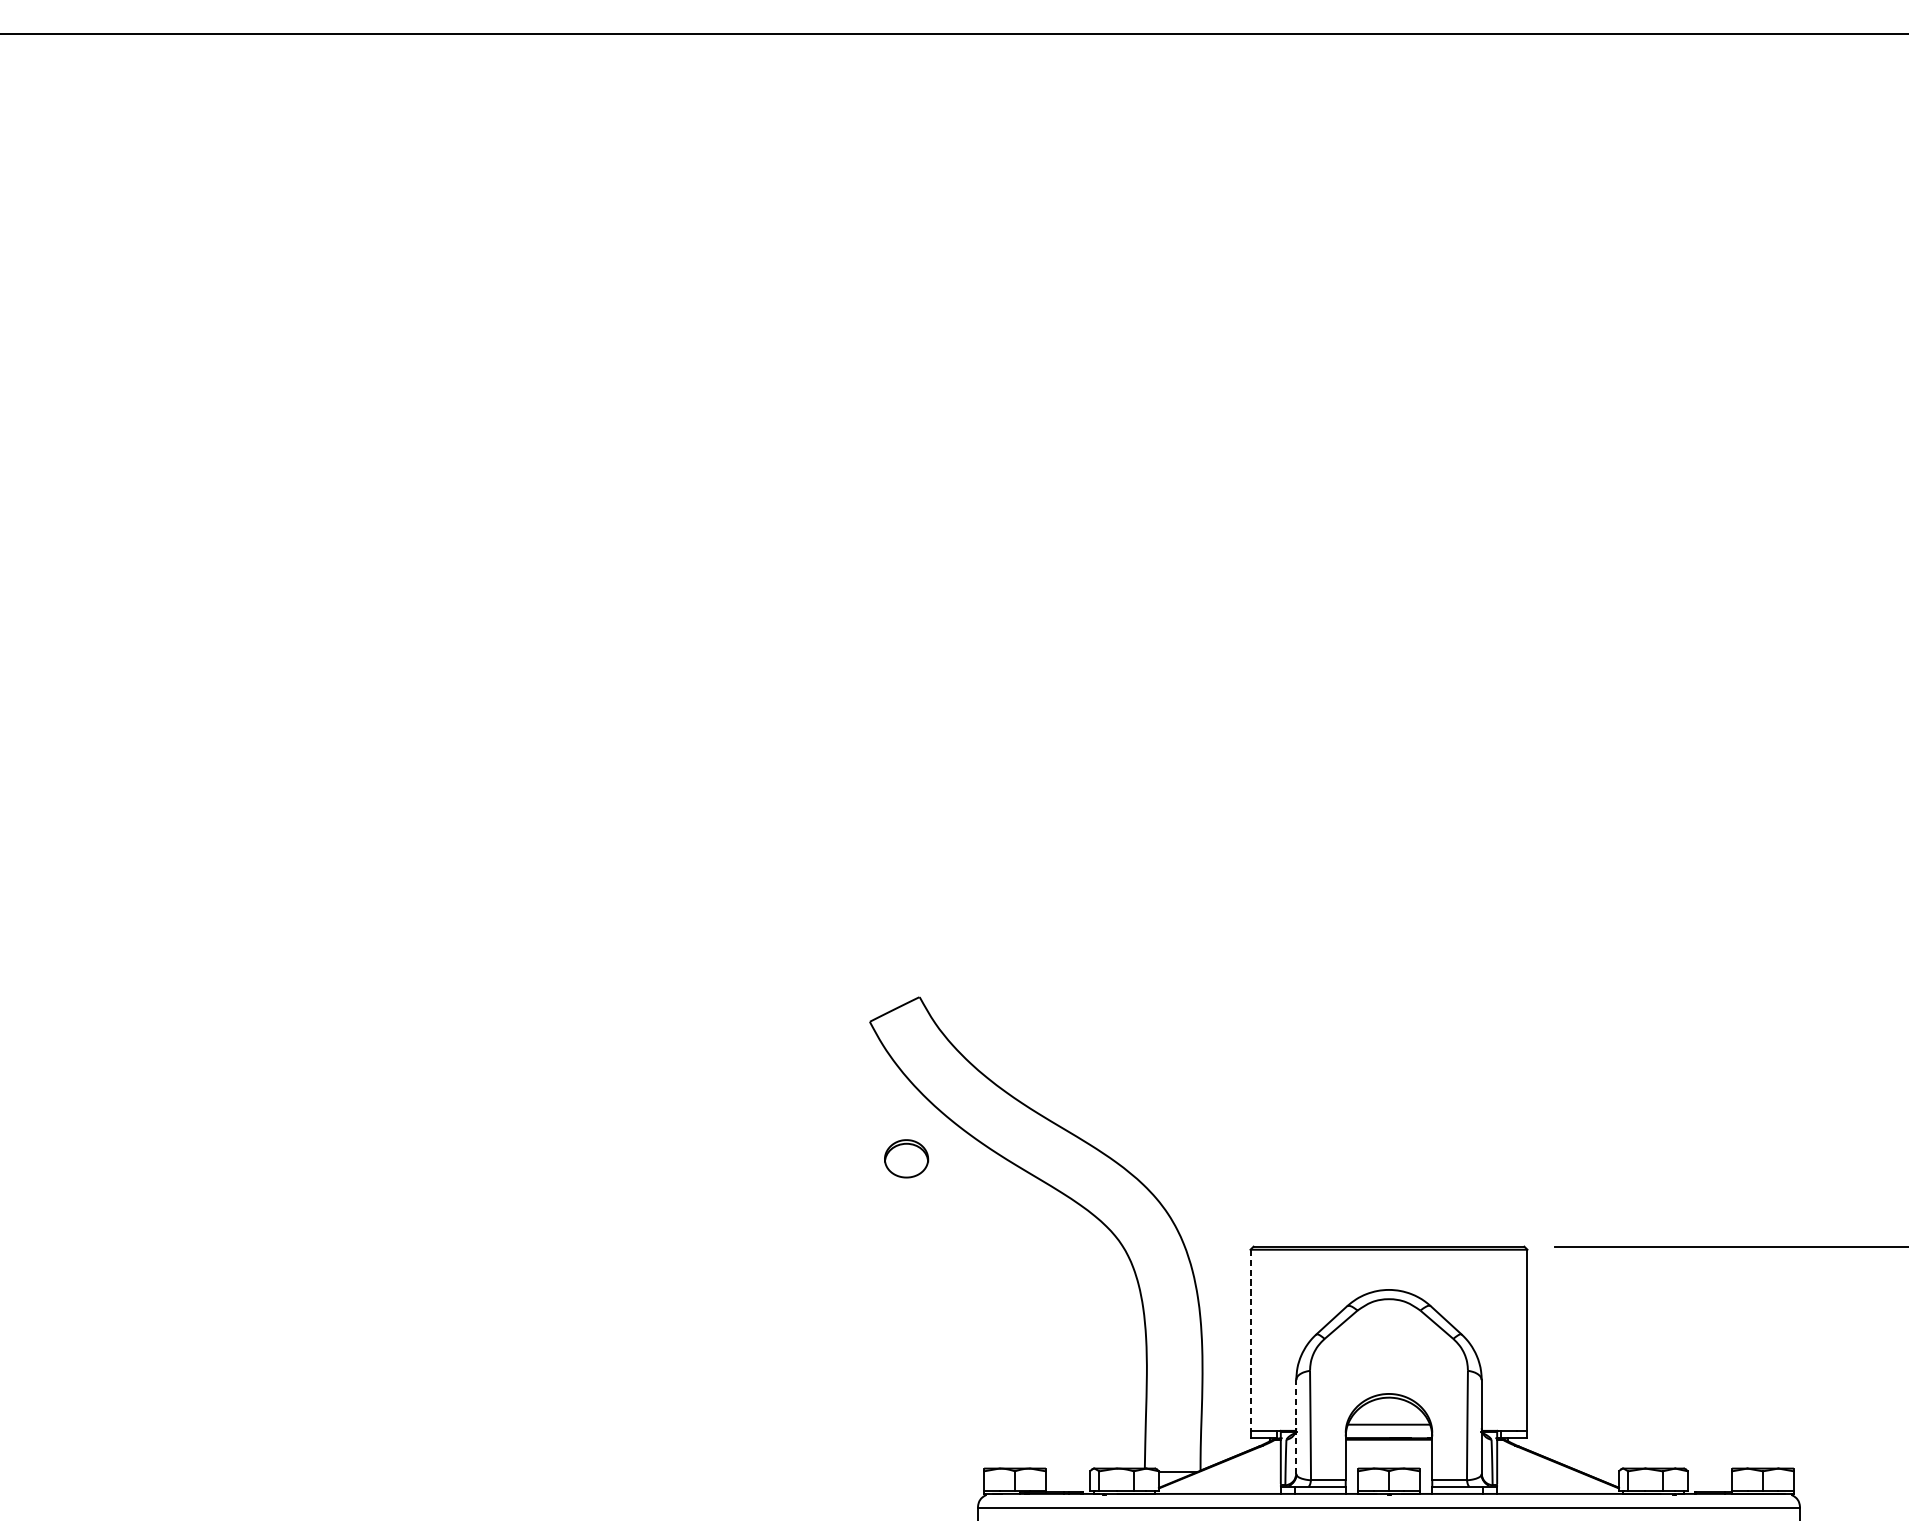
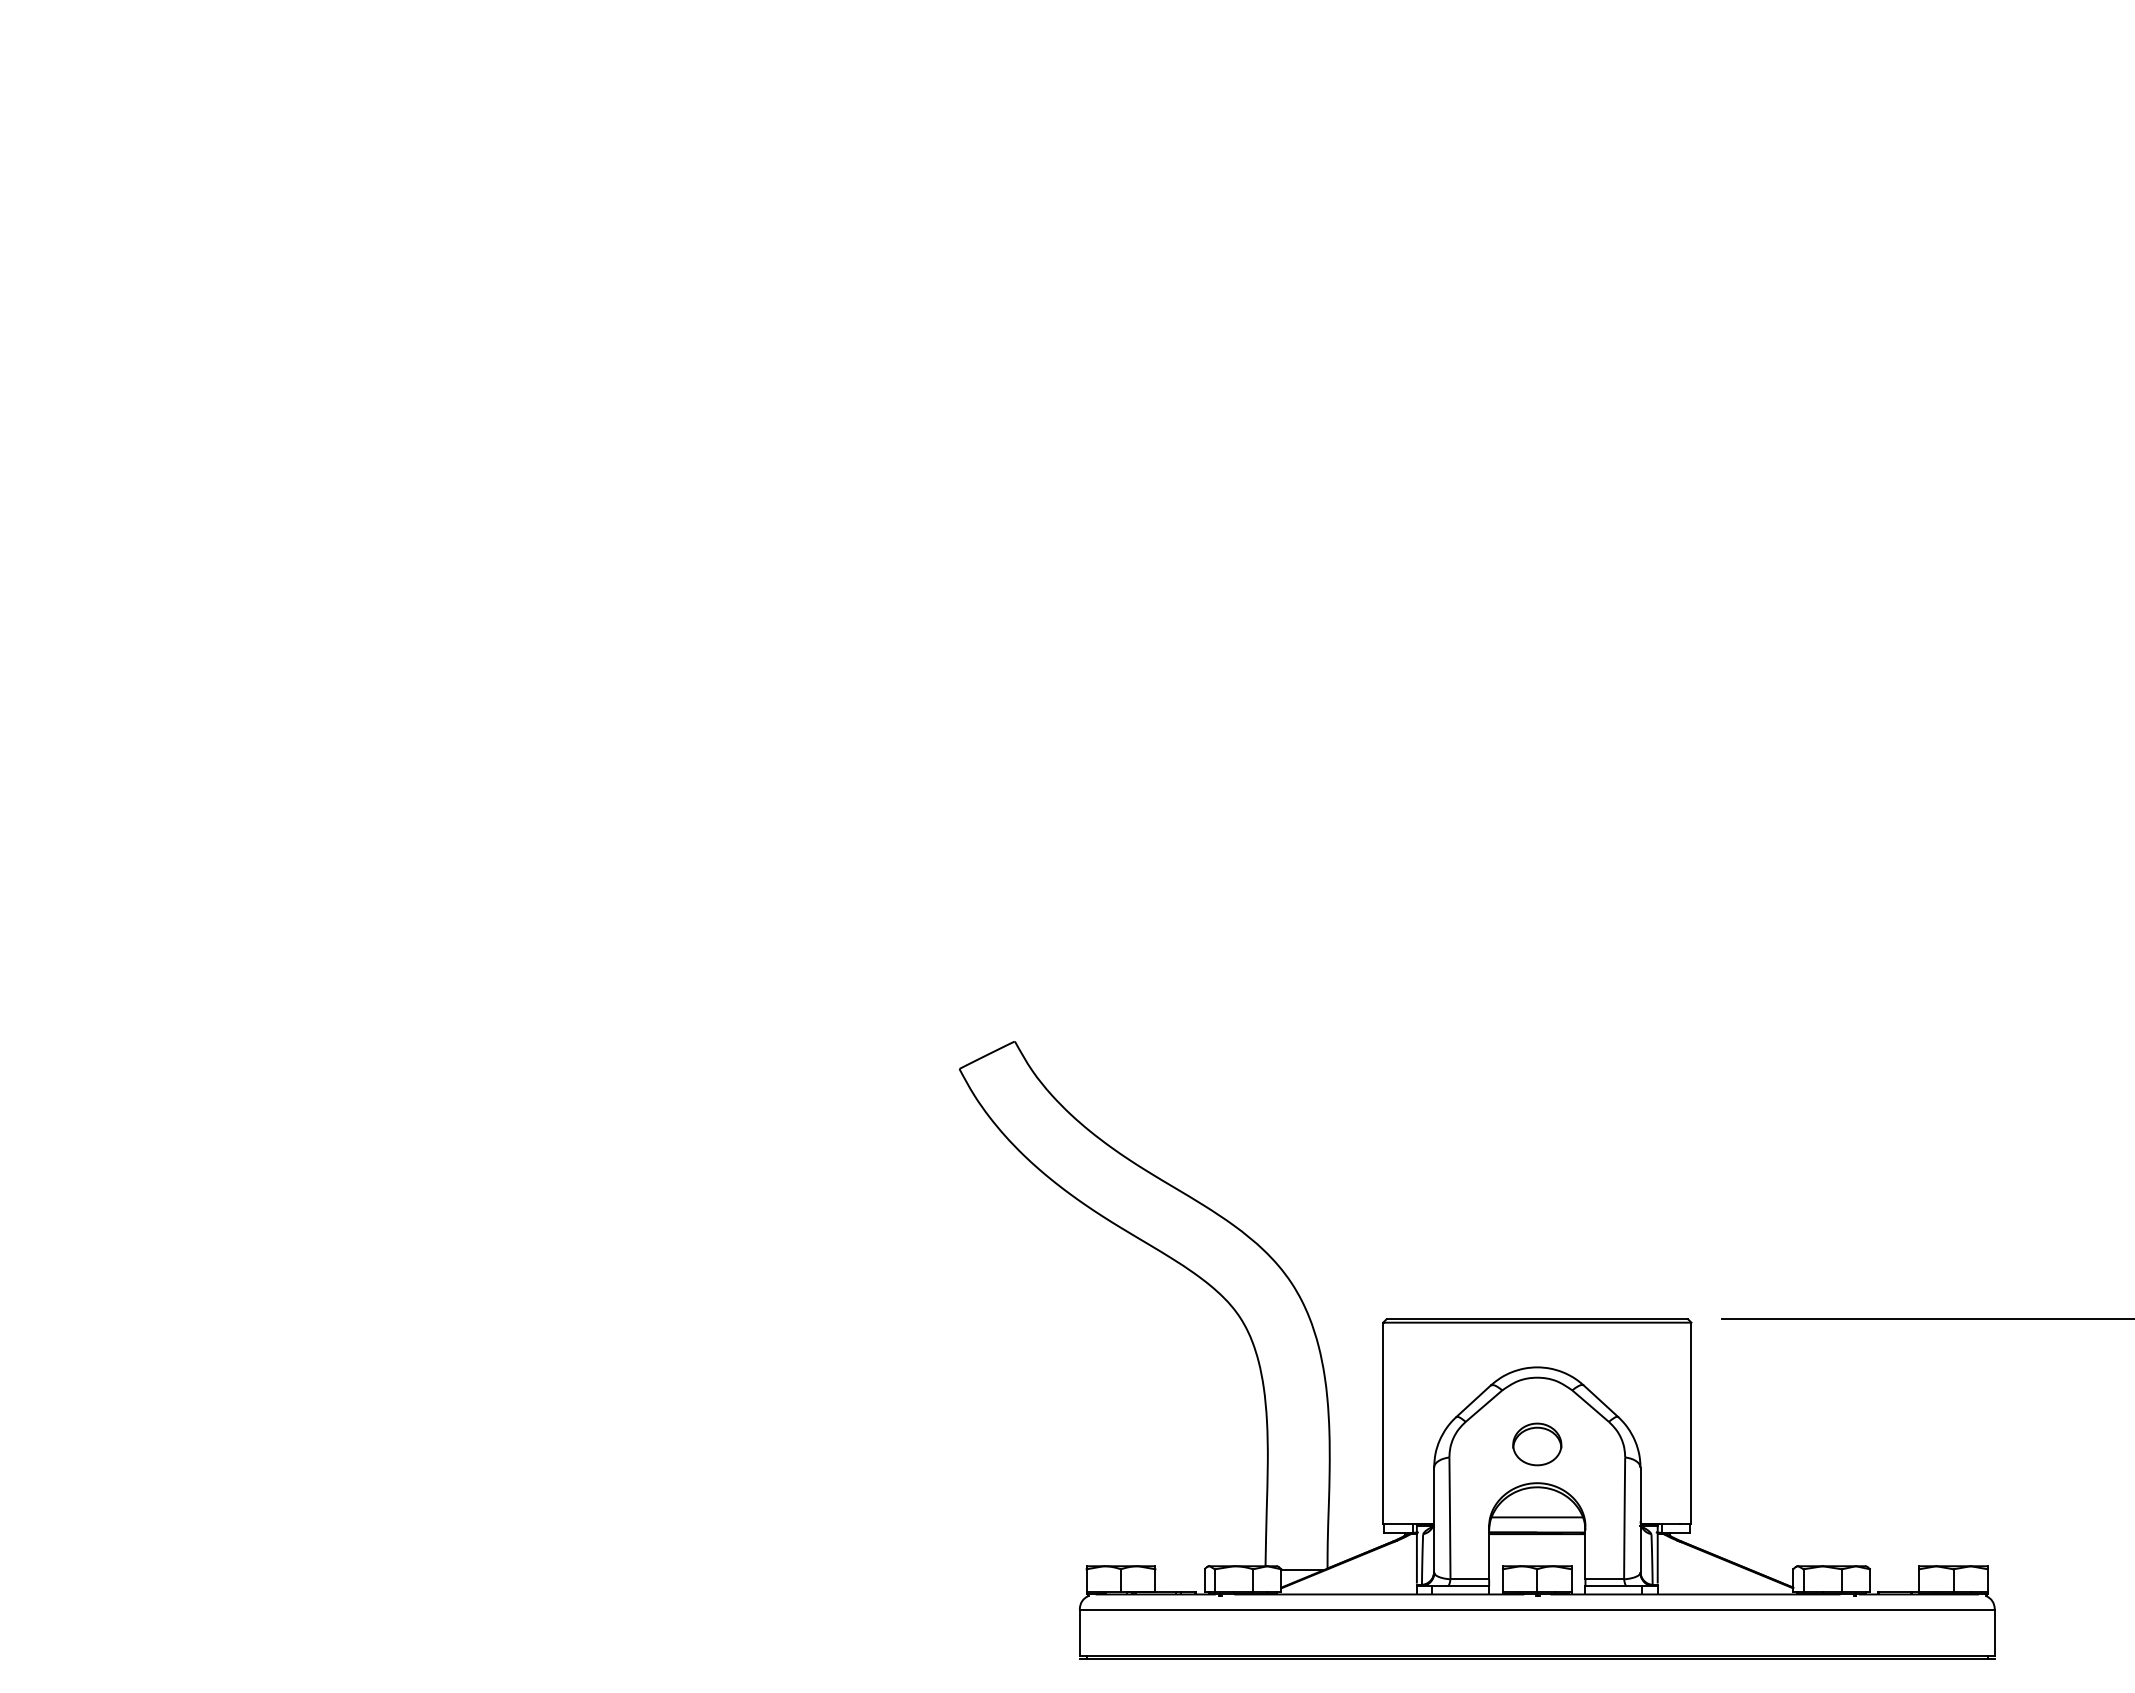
part: (906, 1158) -> (1537, 1444), moved
line: (1250, 1340) -> (1383, 1423), dashed -> solid
line: (1296, 1426) -> (1434, 1519), dashed -> solid

